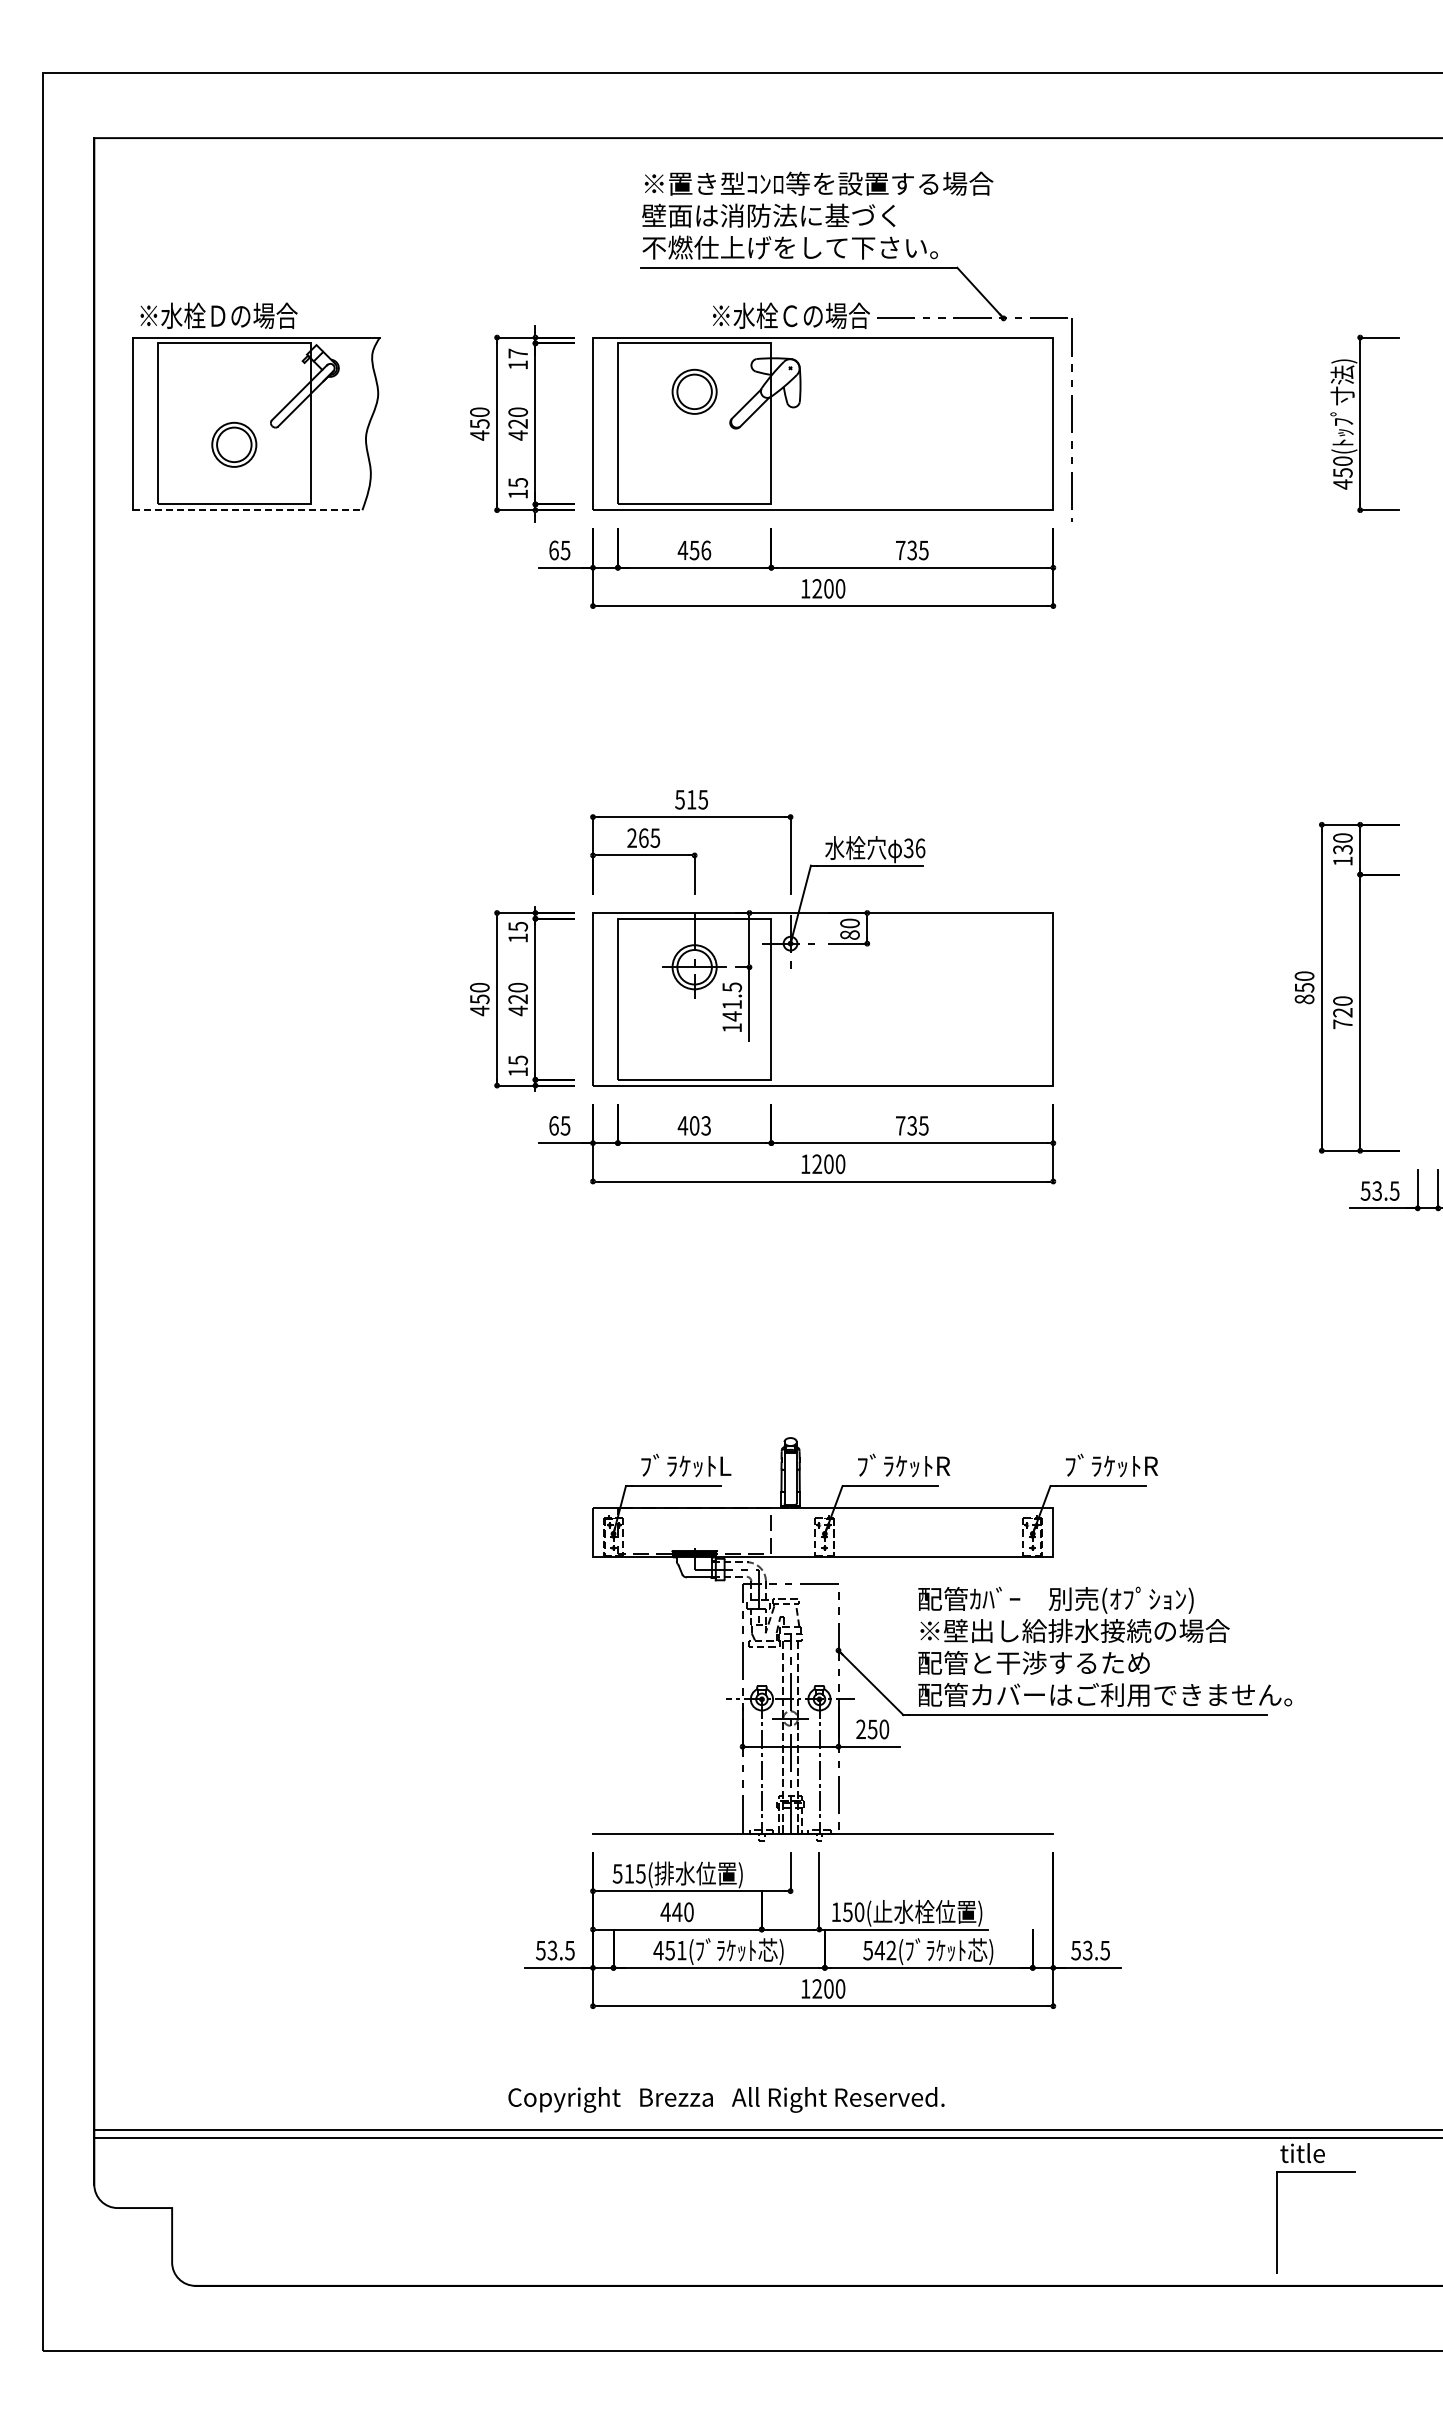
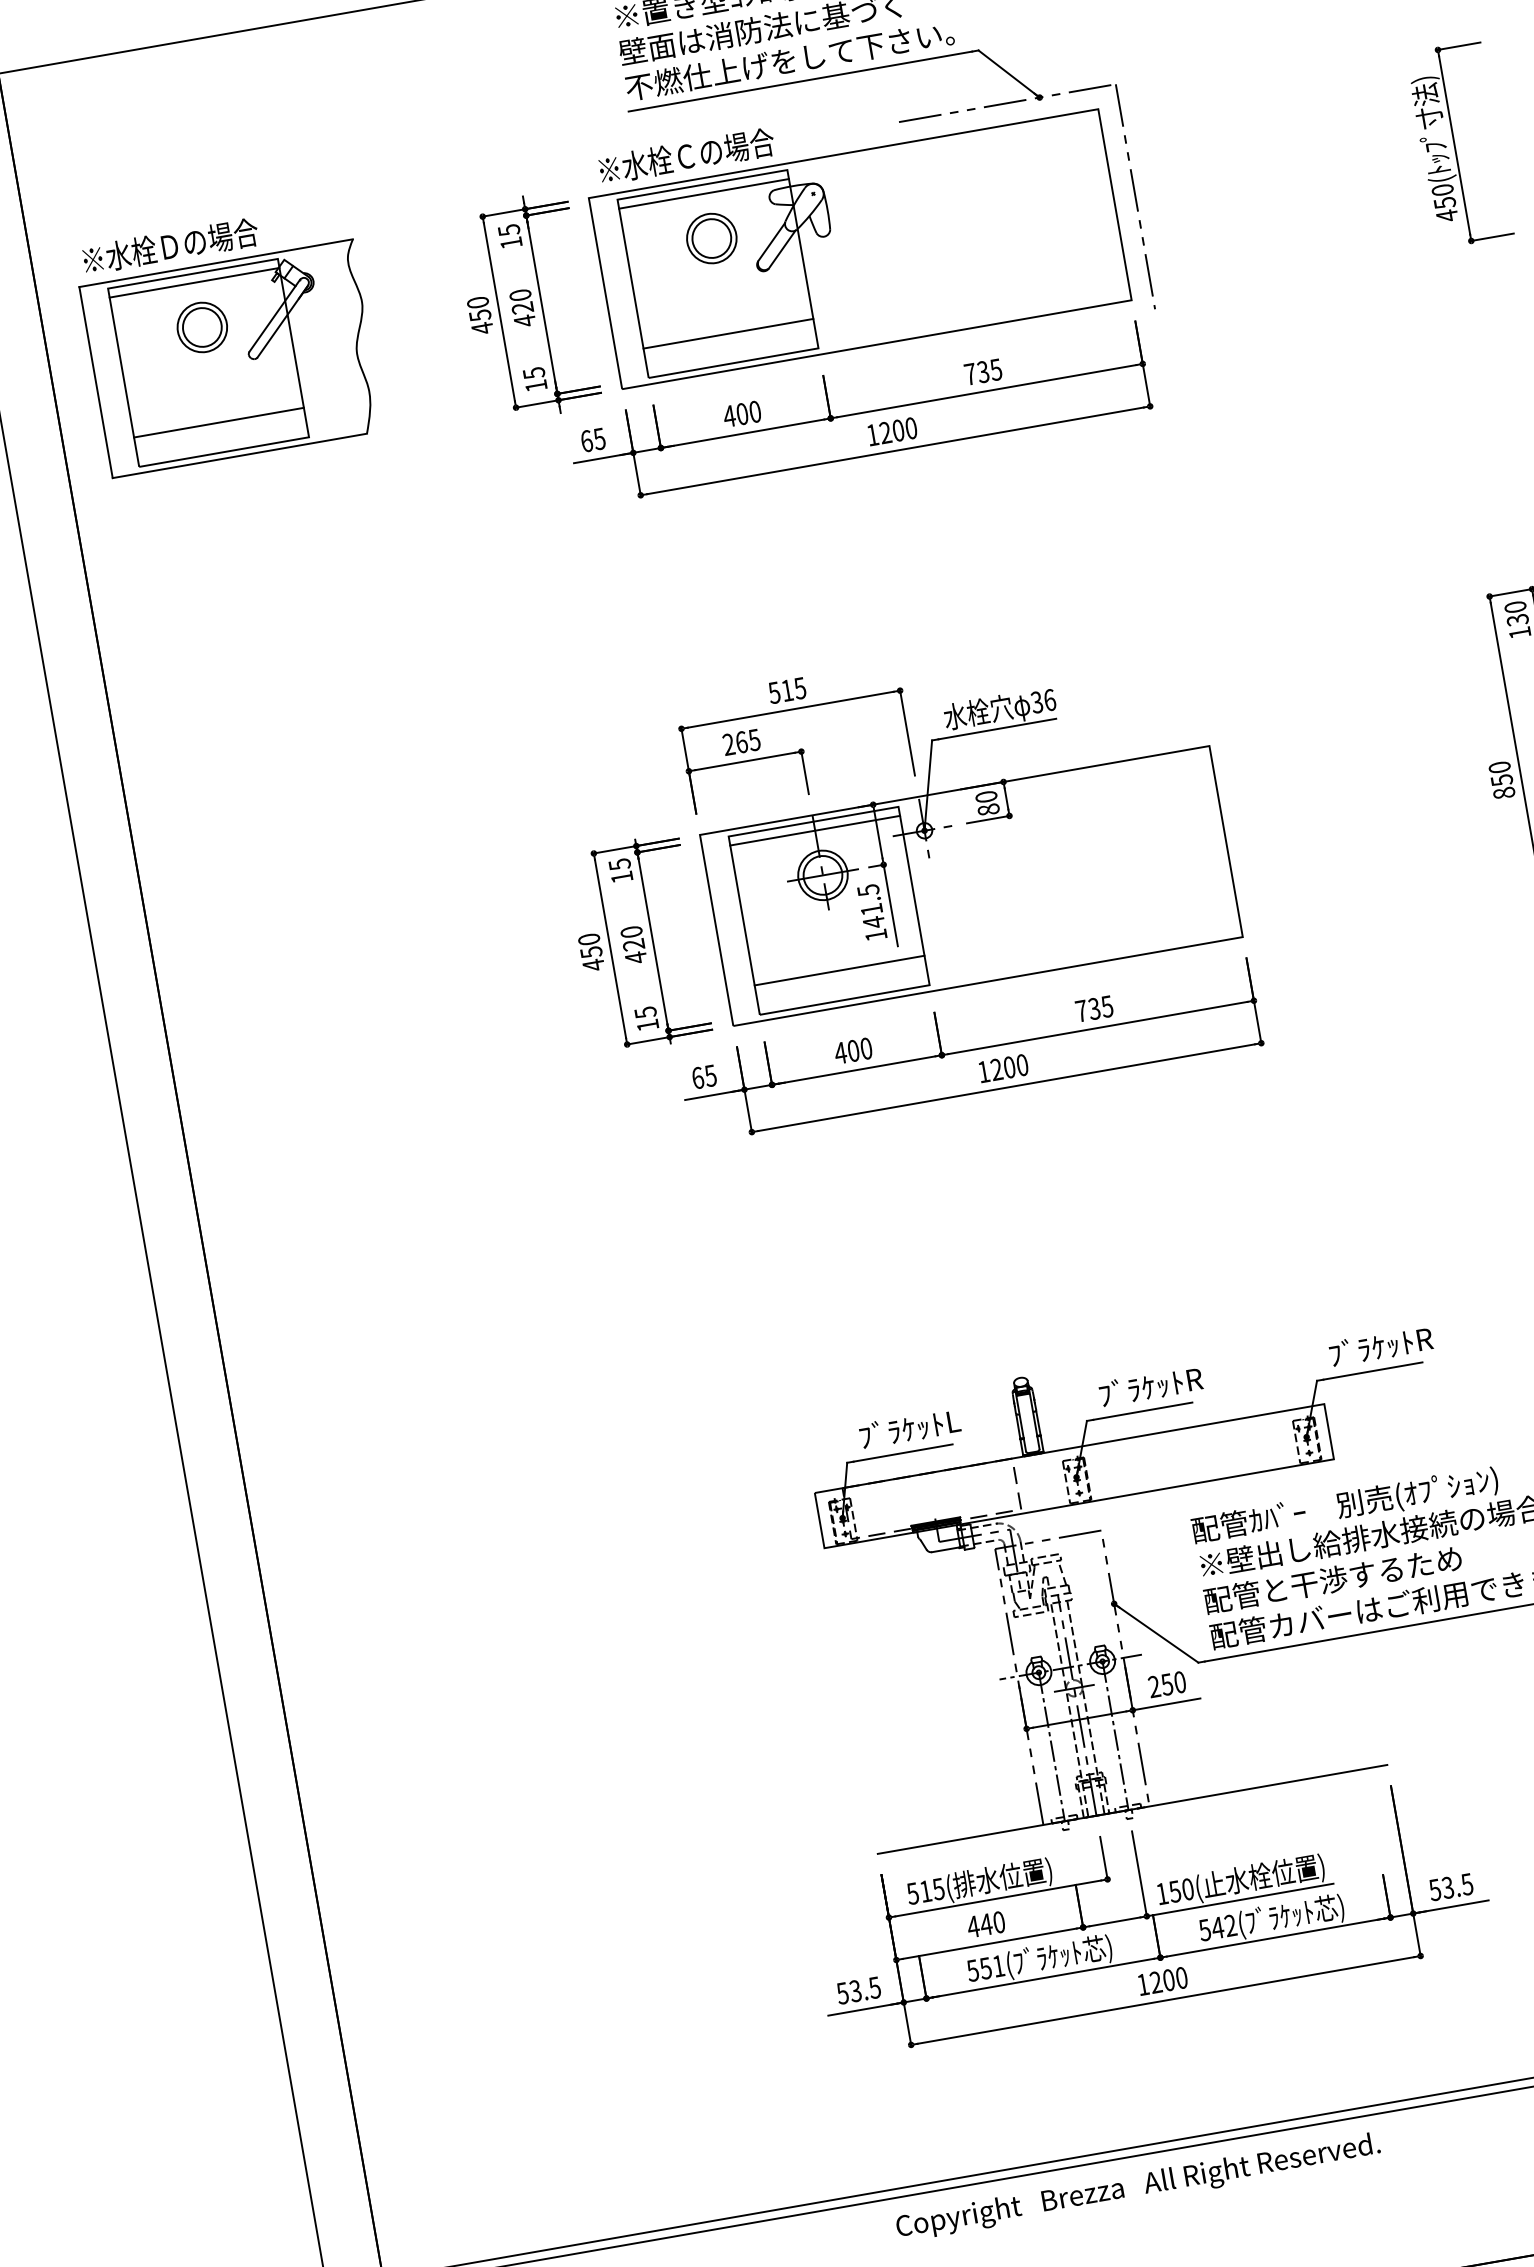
text: (791, 315) -> (686, 155), moved
line: (234, 351) -> (194, 282), added
line: (694, 351) -> (703, 193), added
text: (518, 353) -> (509, 230), 17 -> 15
part: (234, 444) -> (202, 327), moved
line: (234, 477) -> (219, 422), added
line: (694, 477) -> (728, 333), added
line: (247, 510) -> (239, 456), dashed -> solid
text: (700, 550) -> (748, 413), 456 -> 400
line: (694, 926) -> (814, 830), added
line: (694, 1053) -> (839, 970), added
text: (705, 1125) -> (865, 1048), 403 -> 400
text: (658, 1950) -> (972, 1970), 451( -> 551(
text: (726, 2099) -> (1138, 2186), moved

